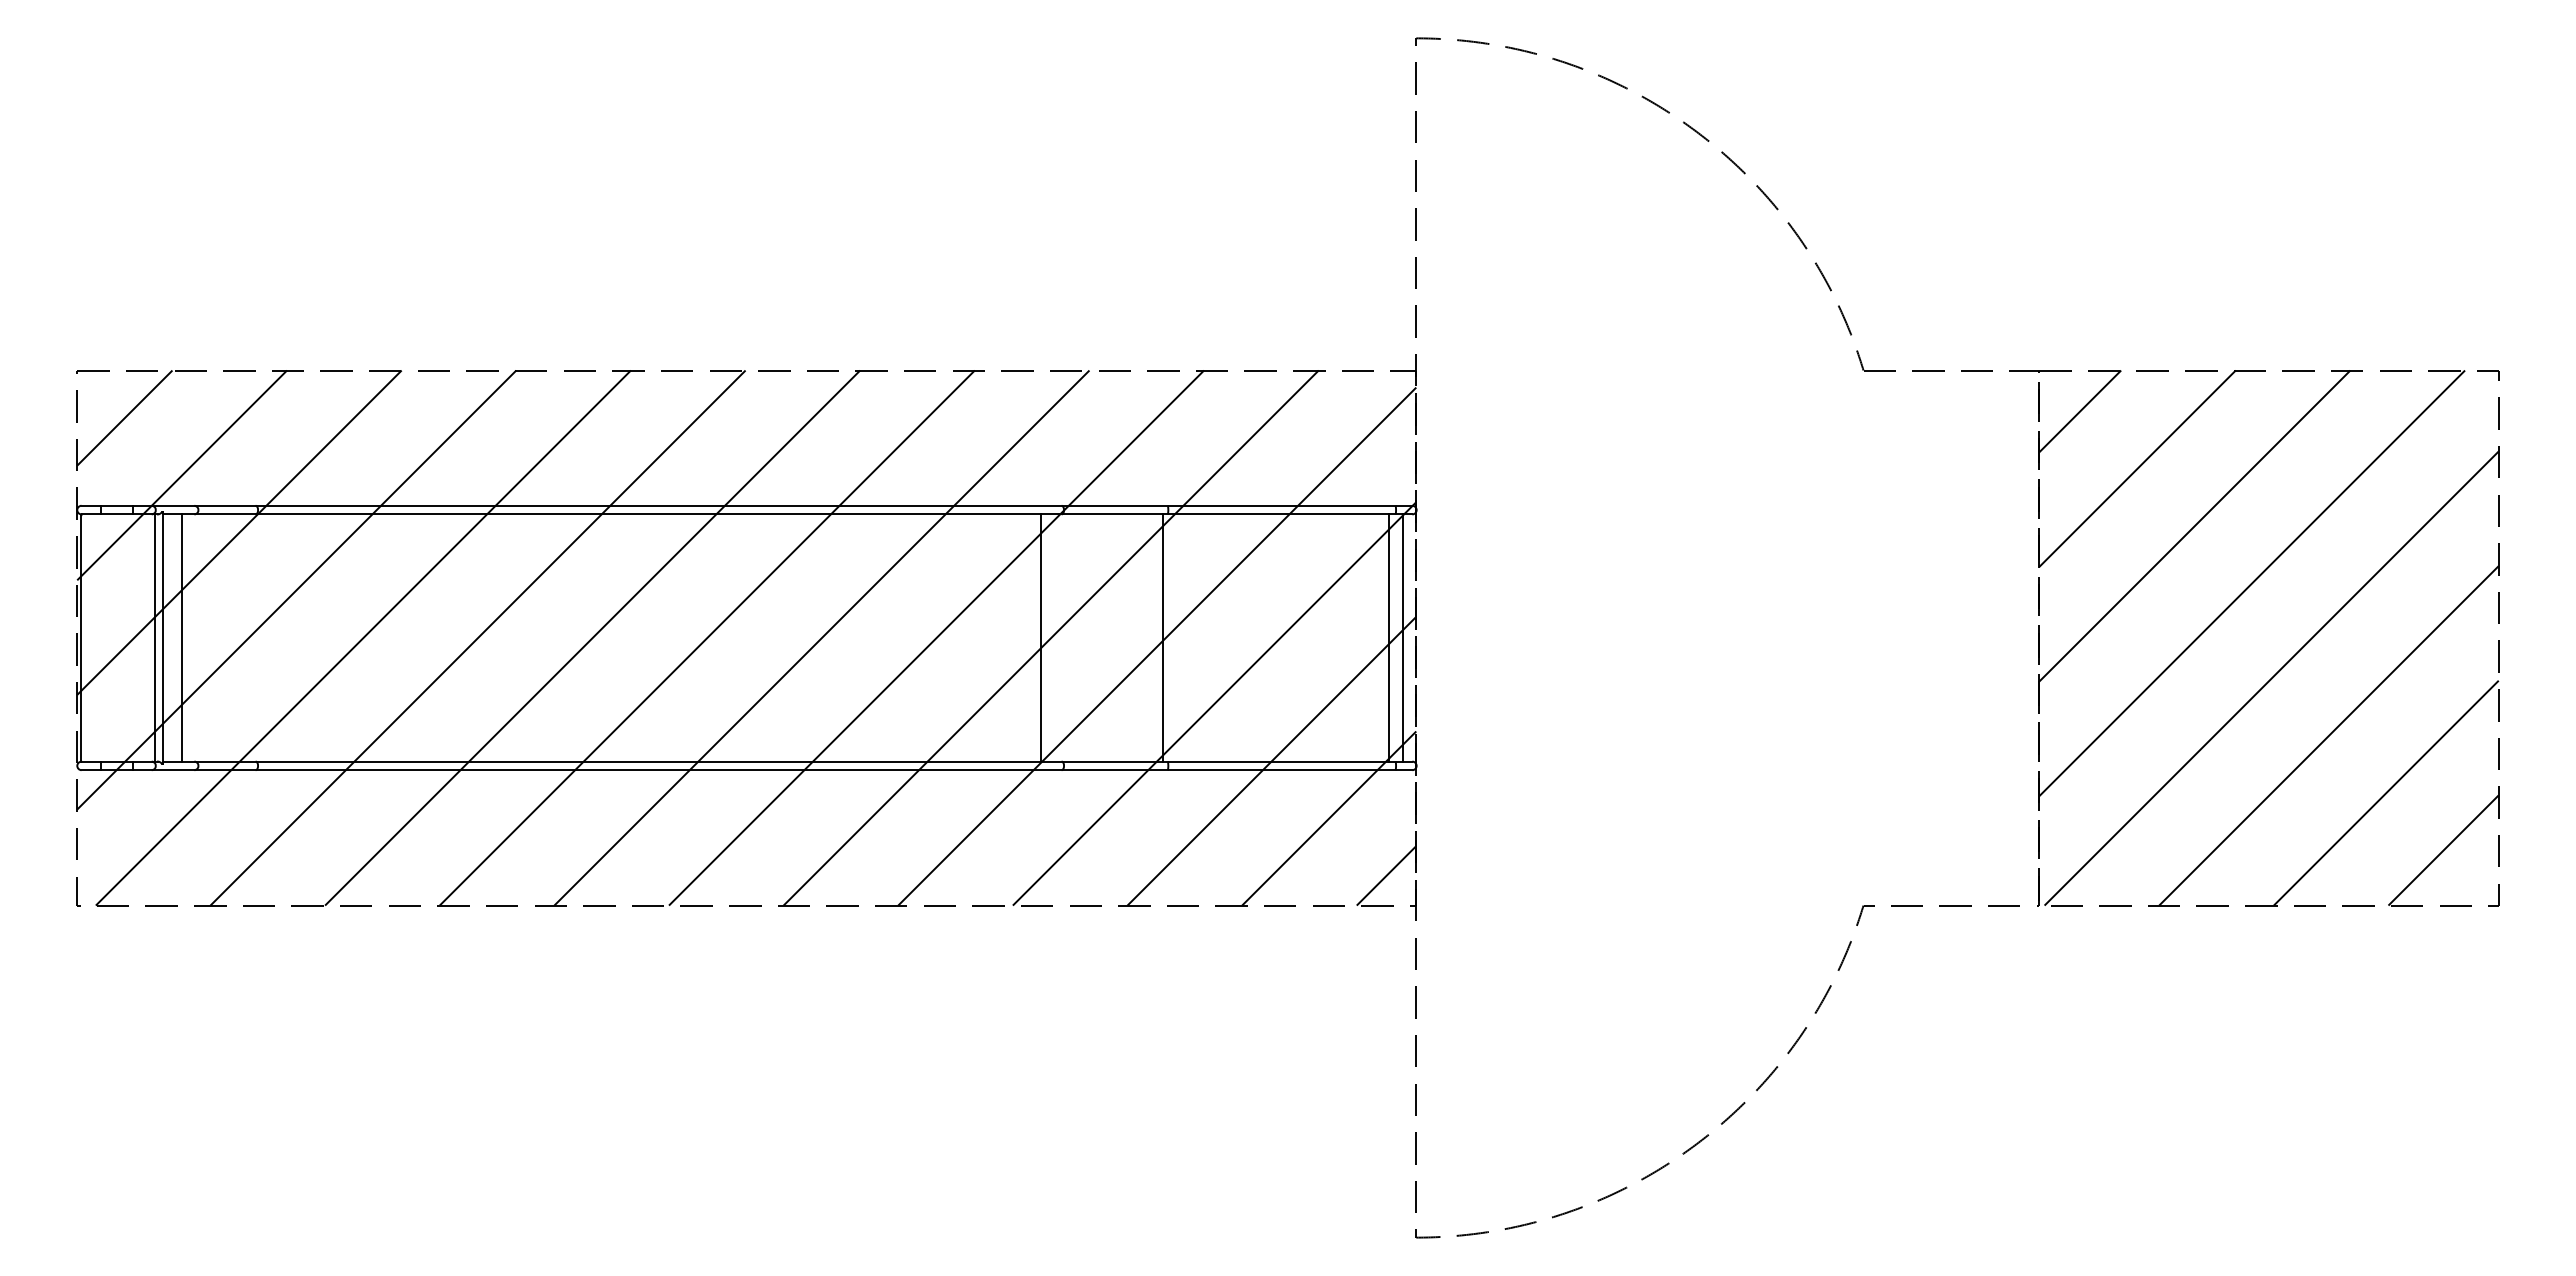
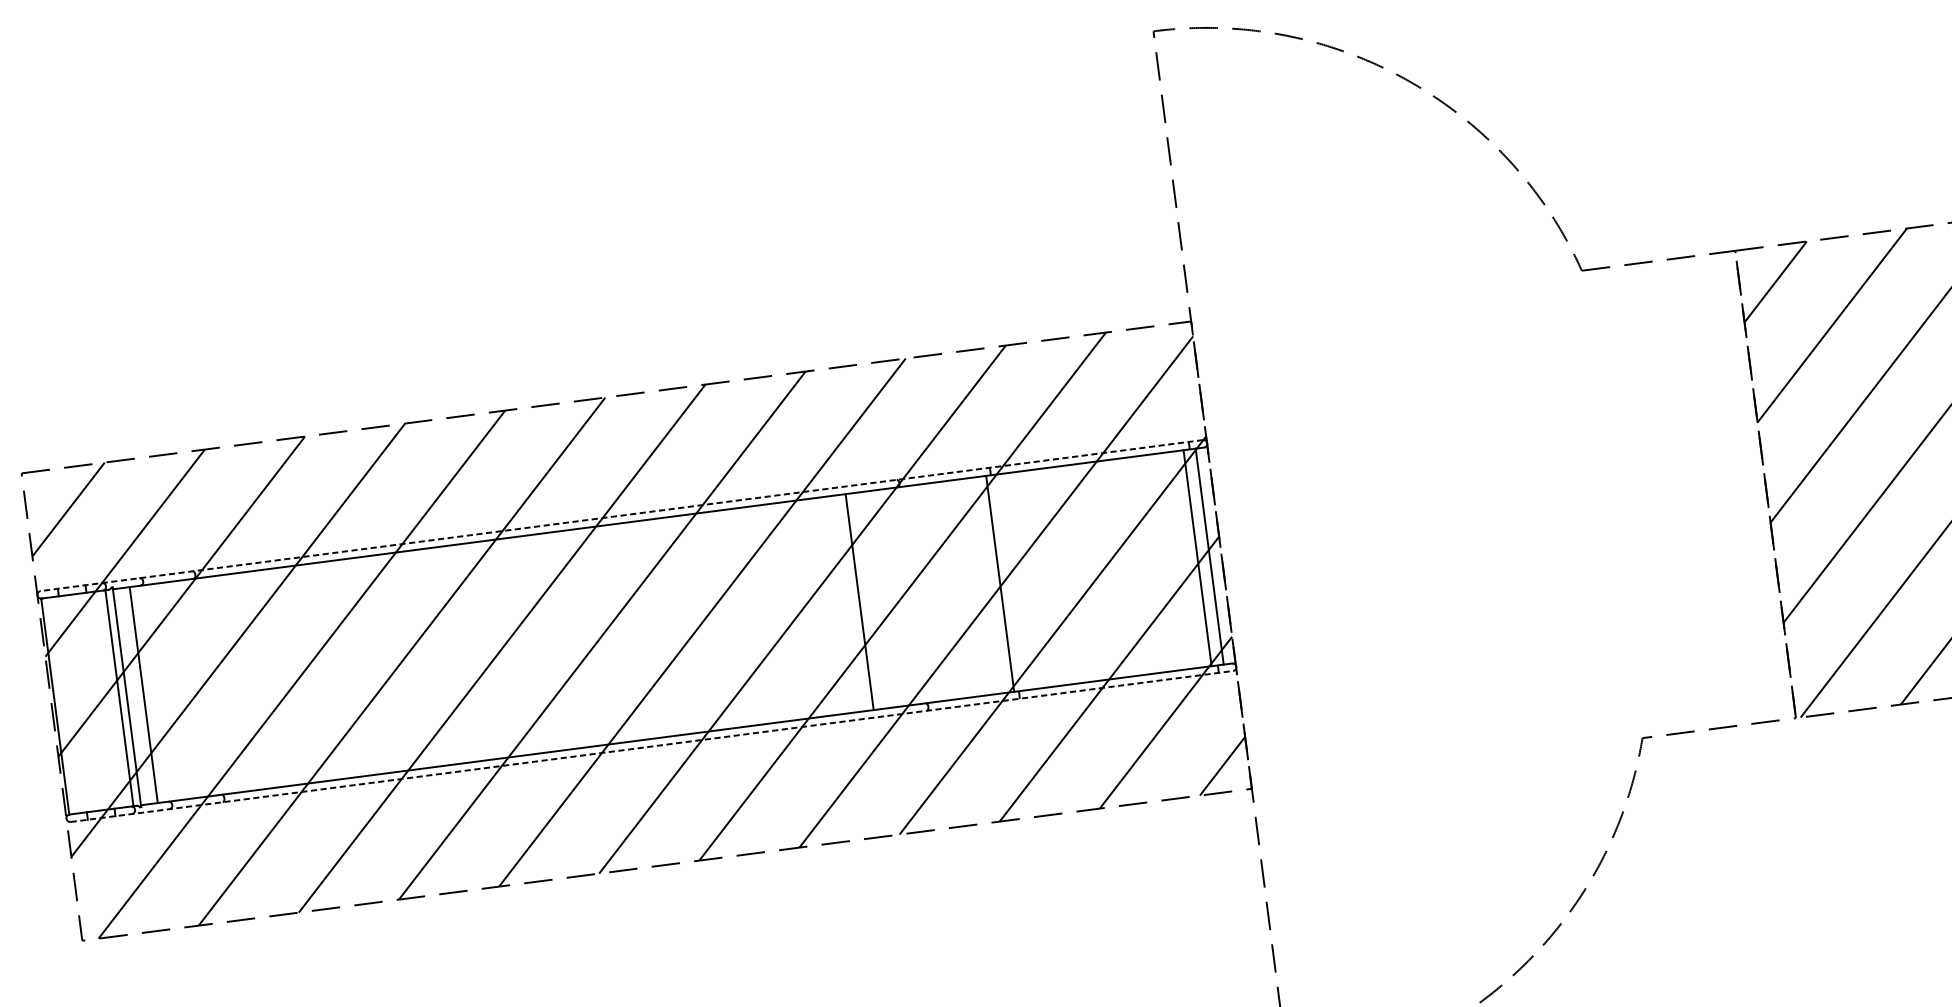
line: (746, 505) -> (621, 515), solid -> dashed
line: (1040, 637) -> (859, 601), moved
line: (747, 770) -> (652, 746), solid -> dashed

